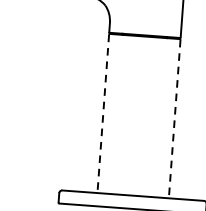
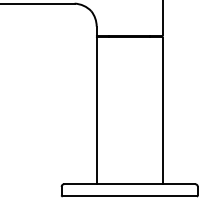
line: (102, 114) -> (96, 111), dashed -> solid
line: (174, 119) -> (162, 111), dashed -> solid

